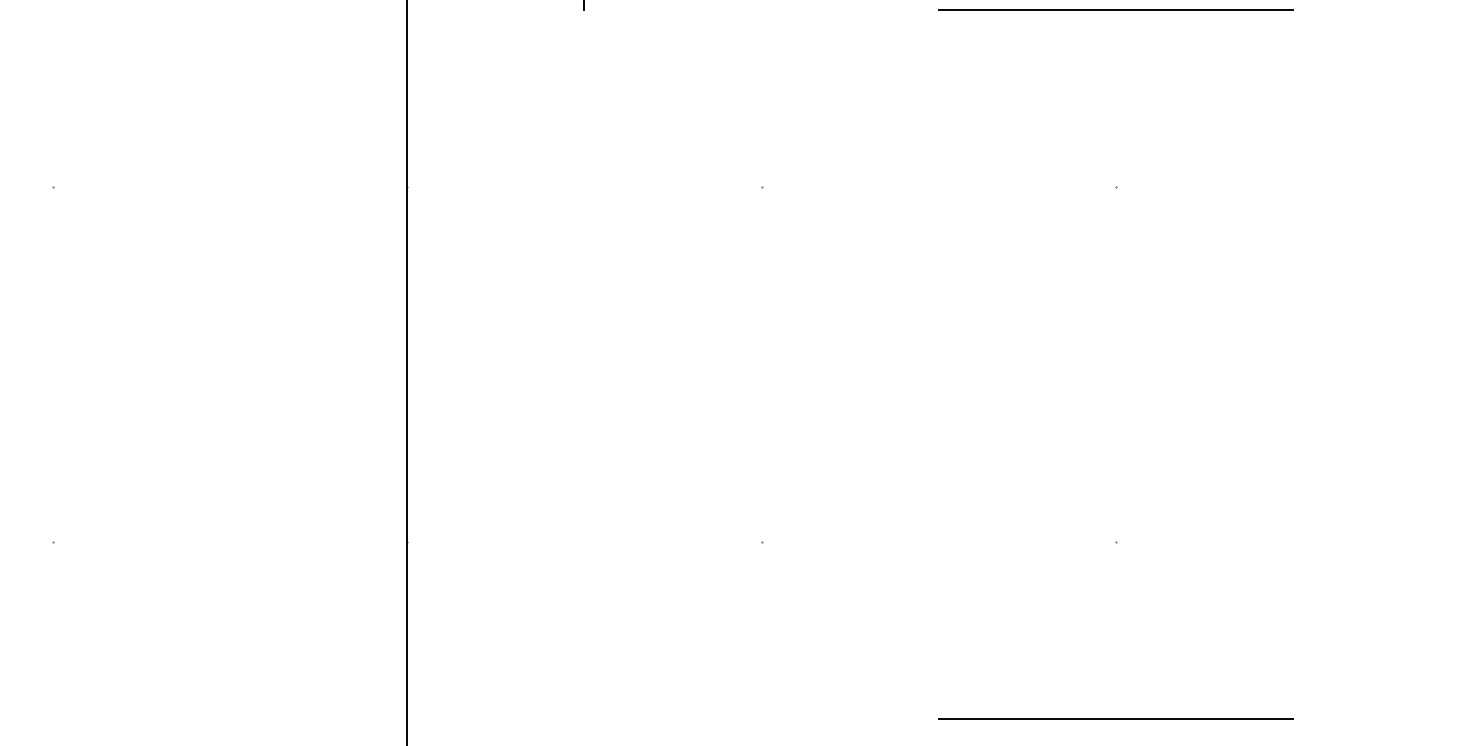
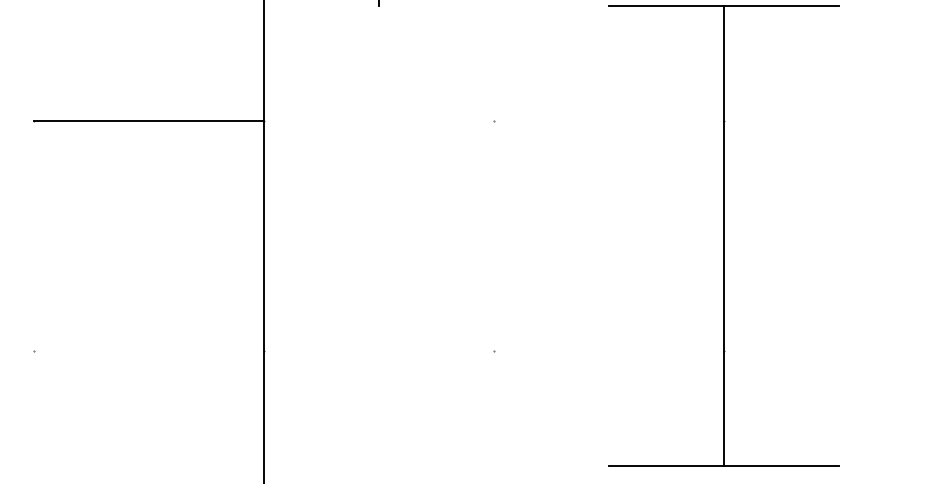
line: (230, 187) -> (149, 121), added
line: (1115, 364) -> (723, 236), added

